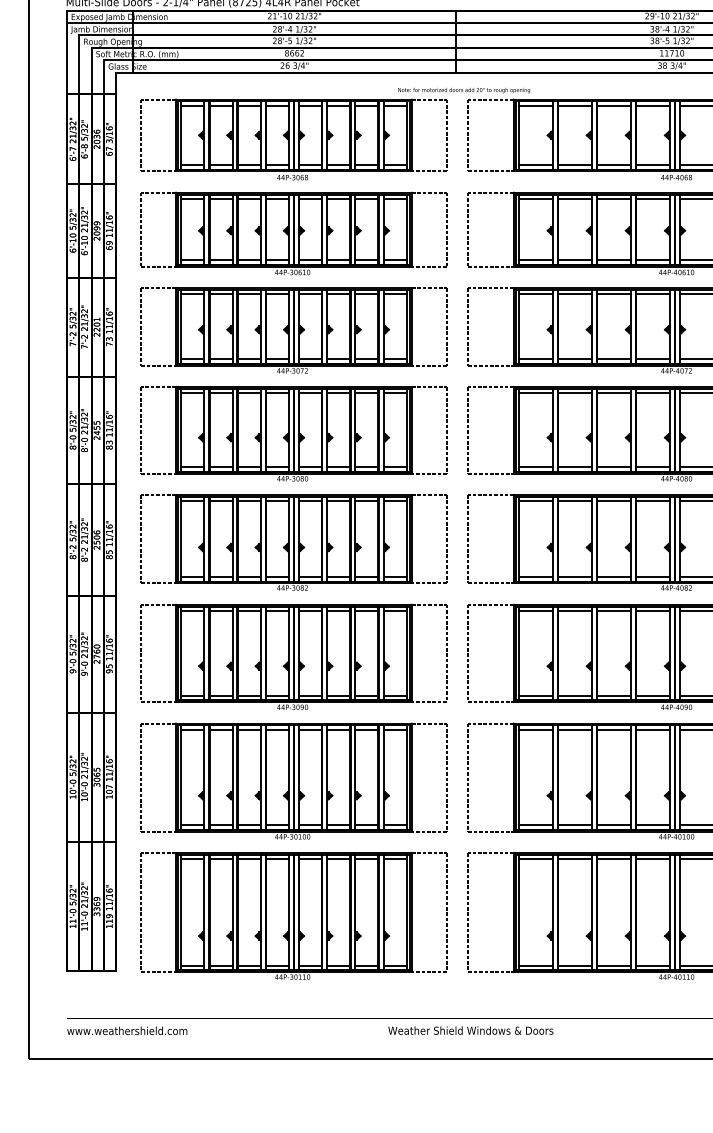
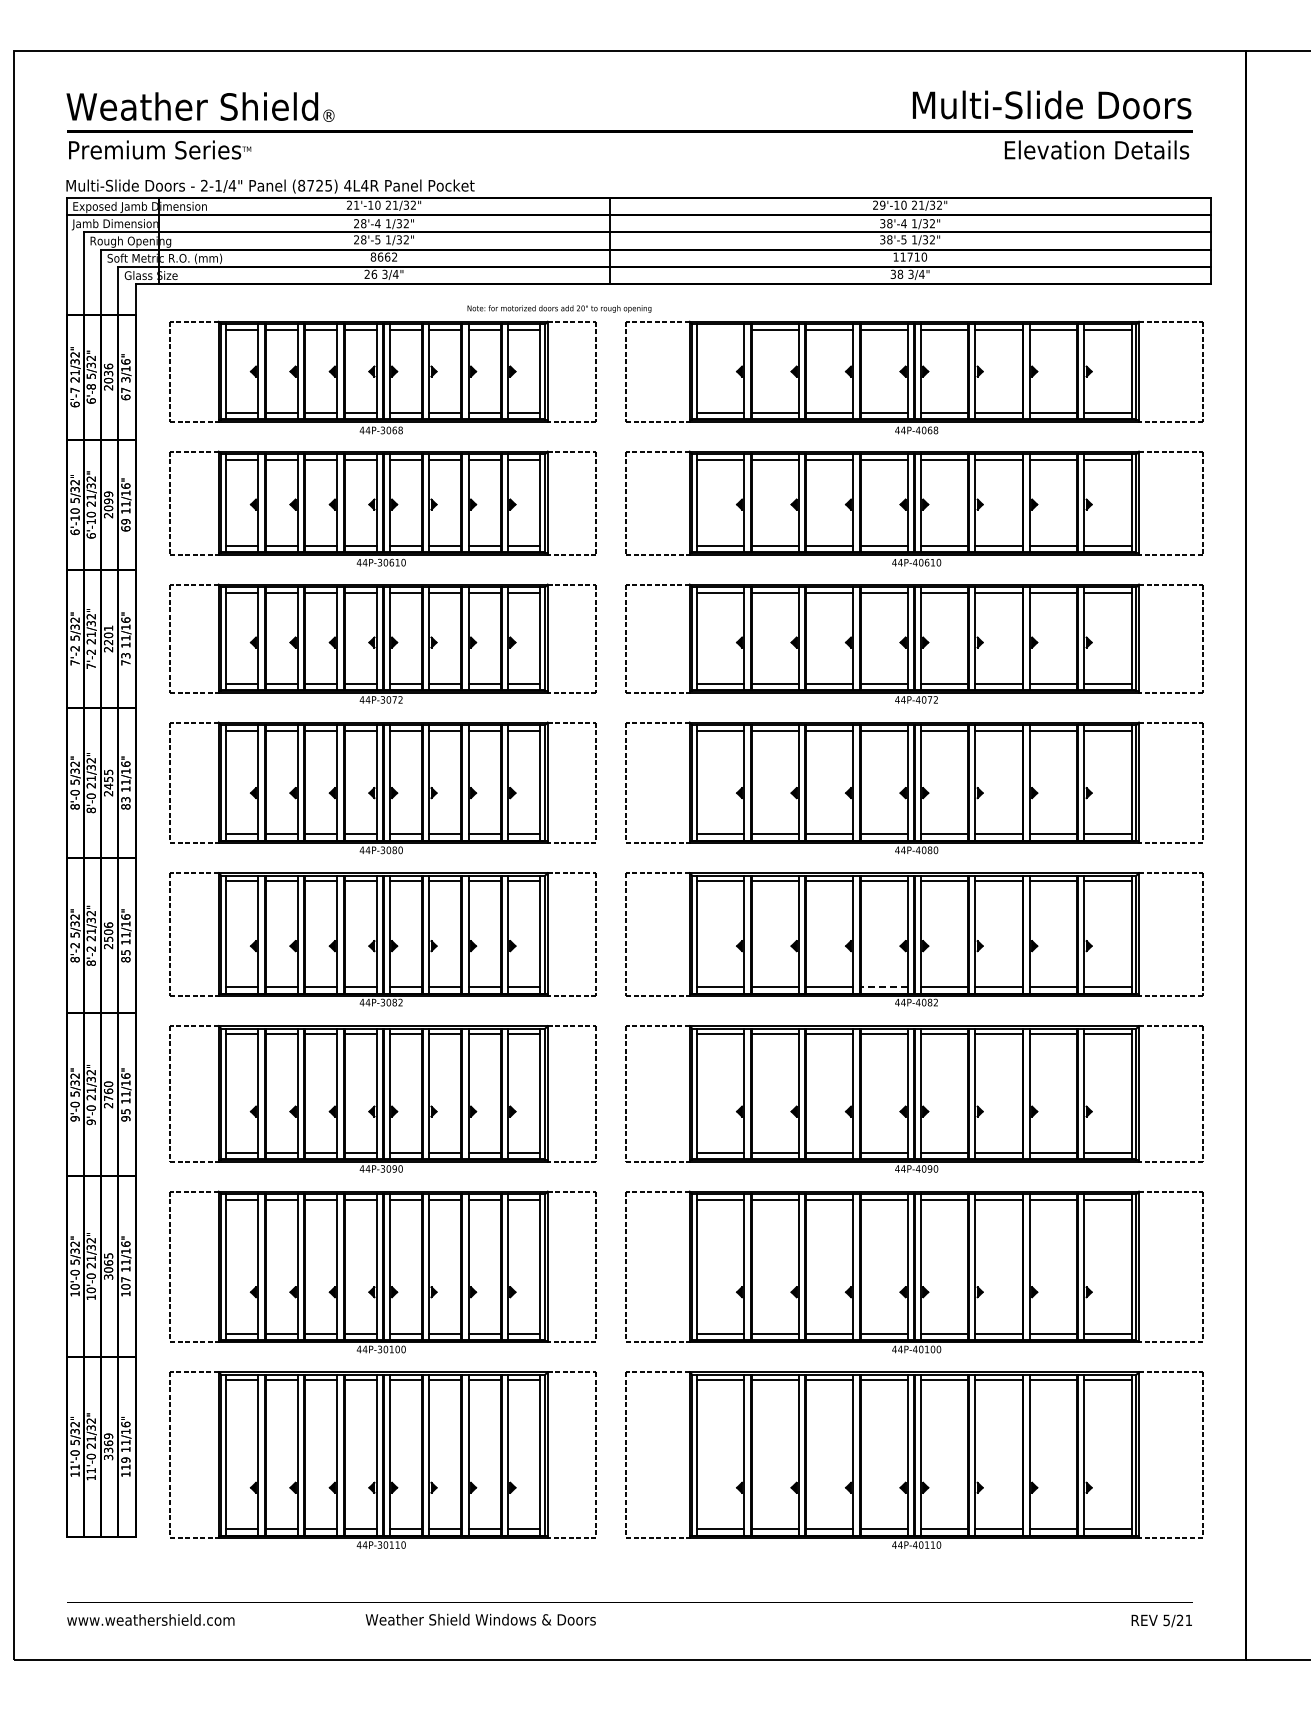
text: (464, 90) -> (559, 308), moved
line: (535, 105) -> (720, 330), removed
line: (653, 577) -> (884, 987), solid -> dashed
text: (470, 1030) -> (480, 1619), moved

